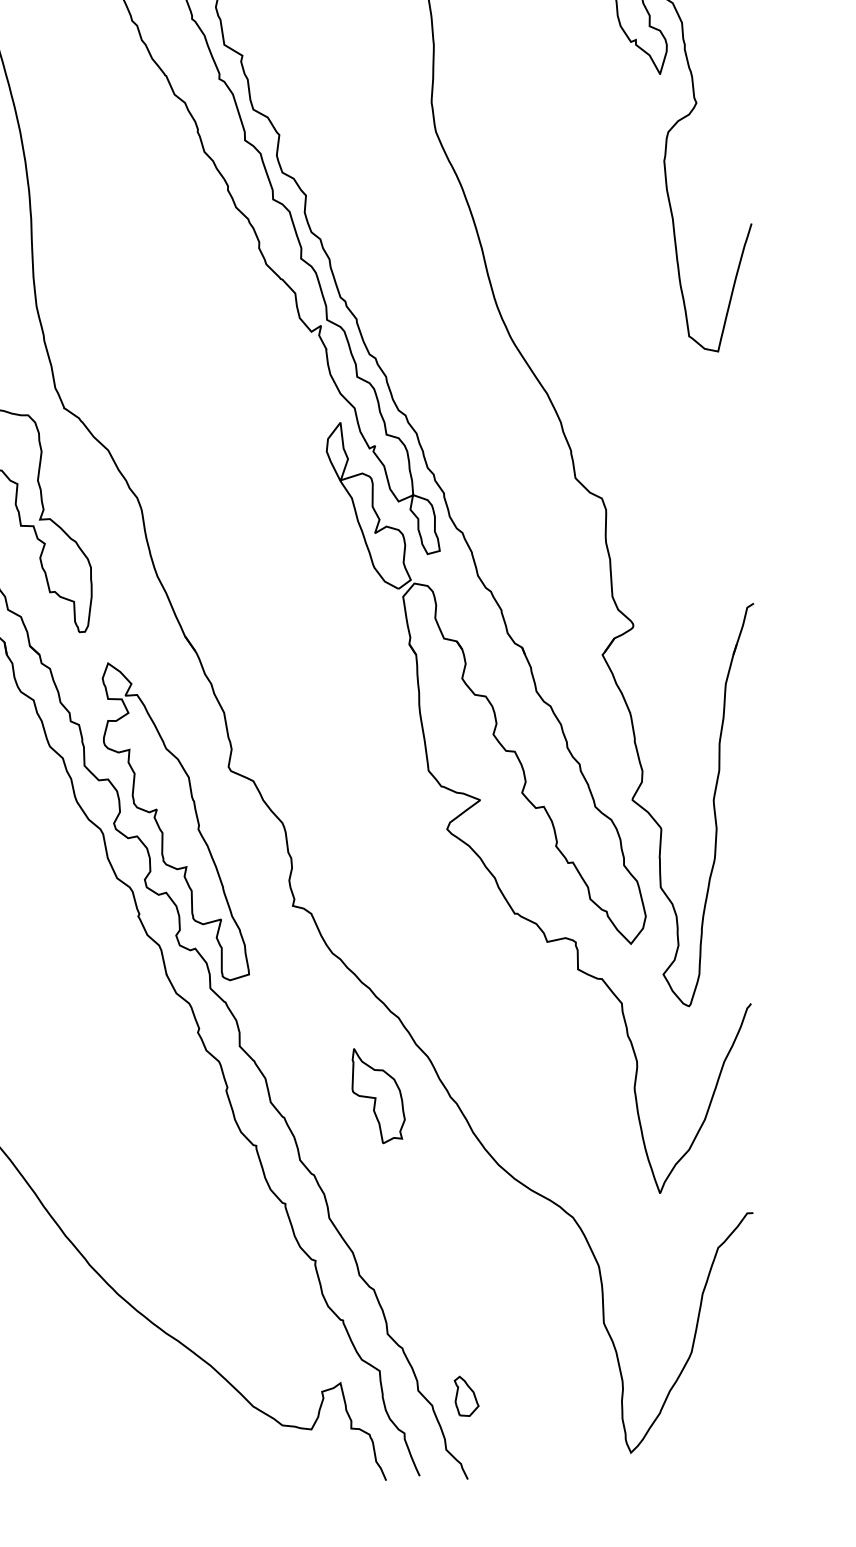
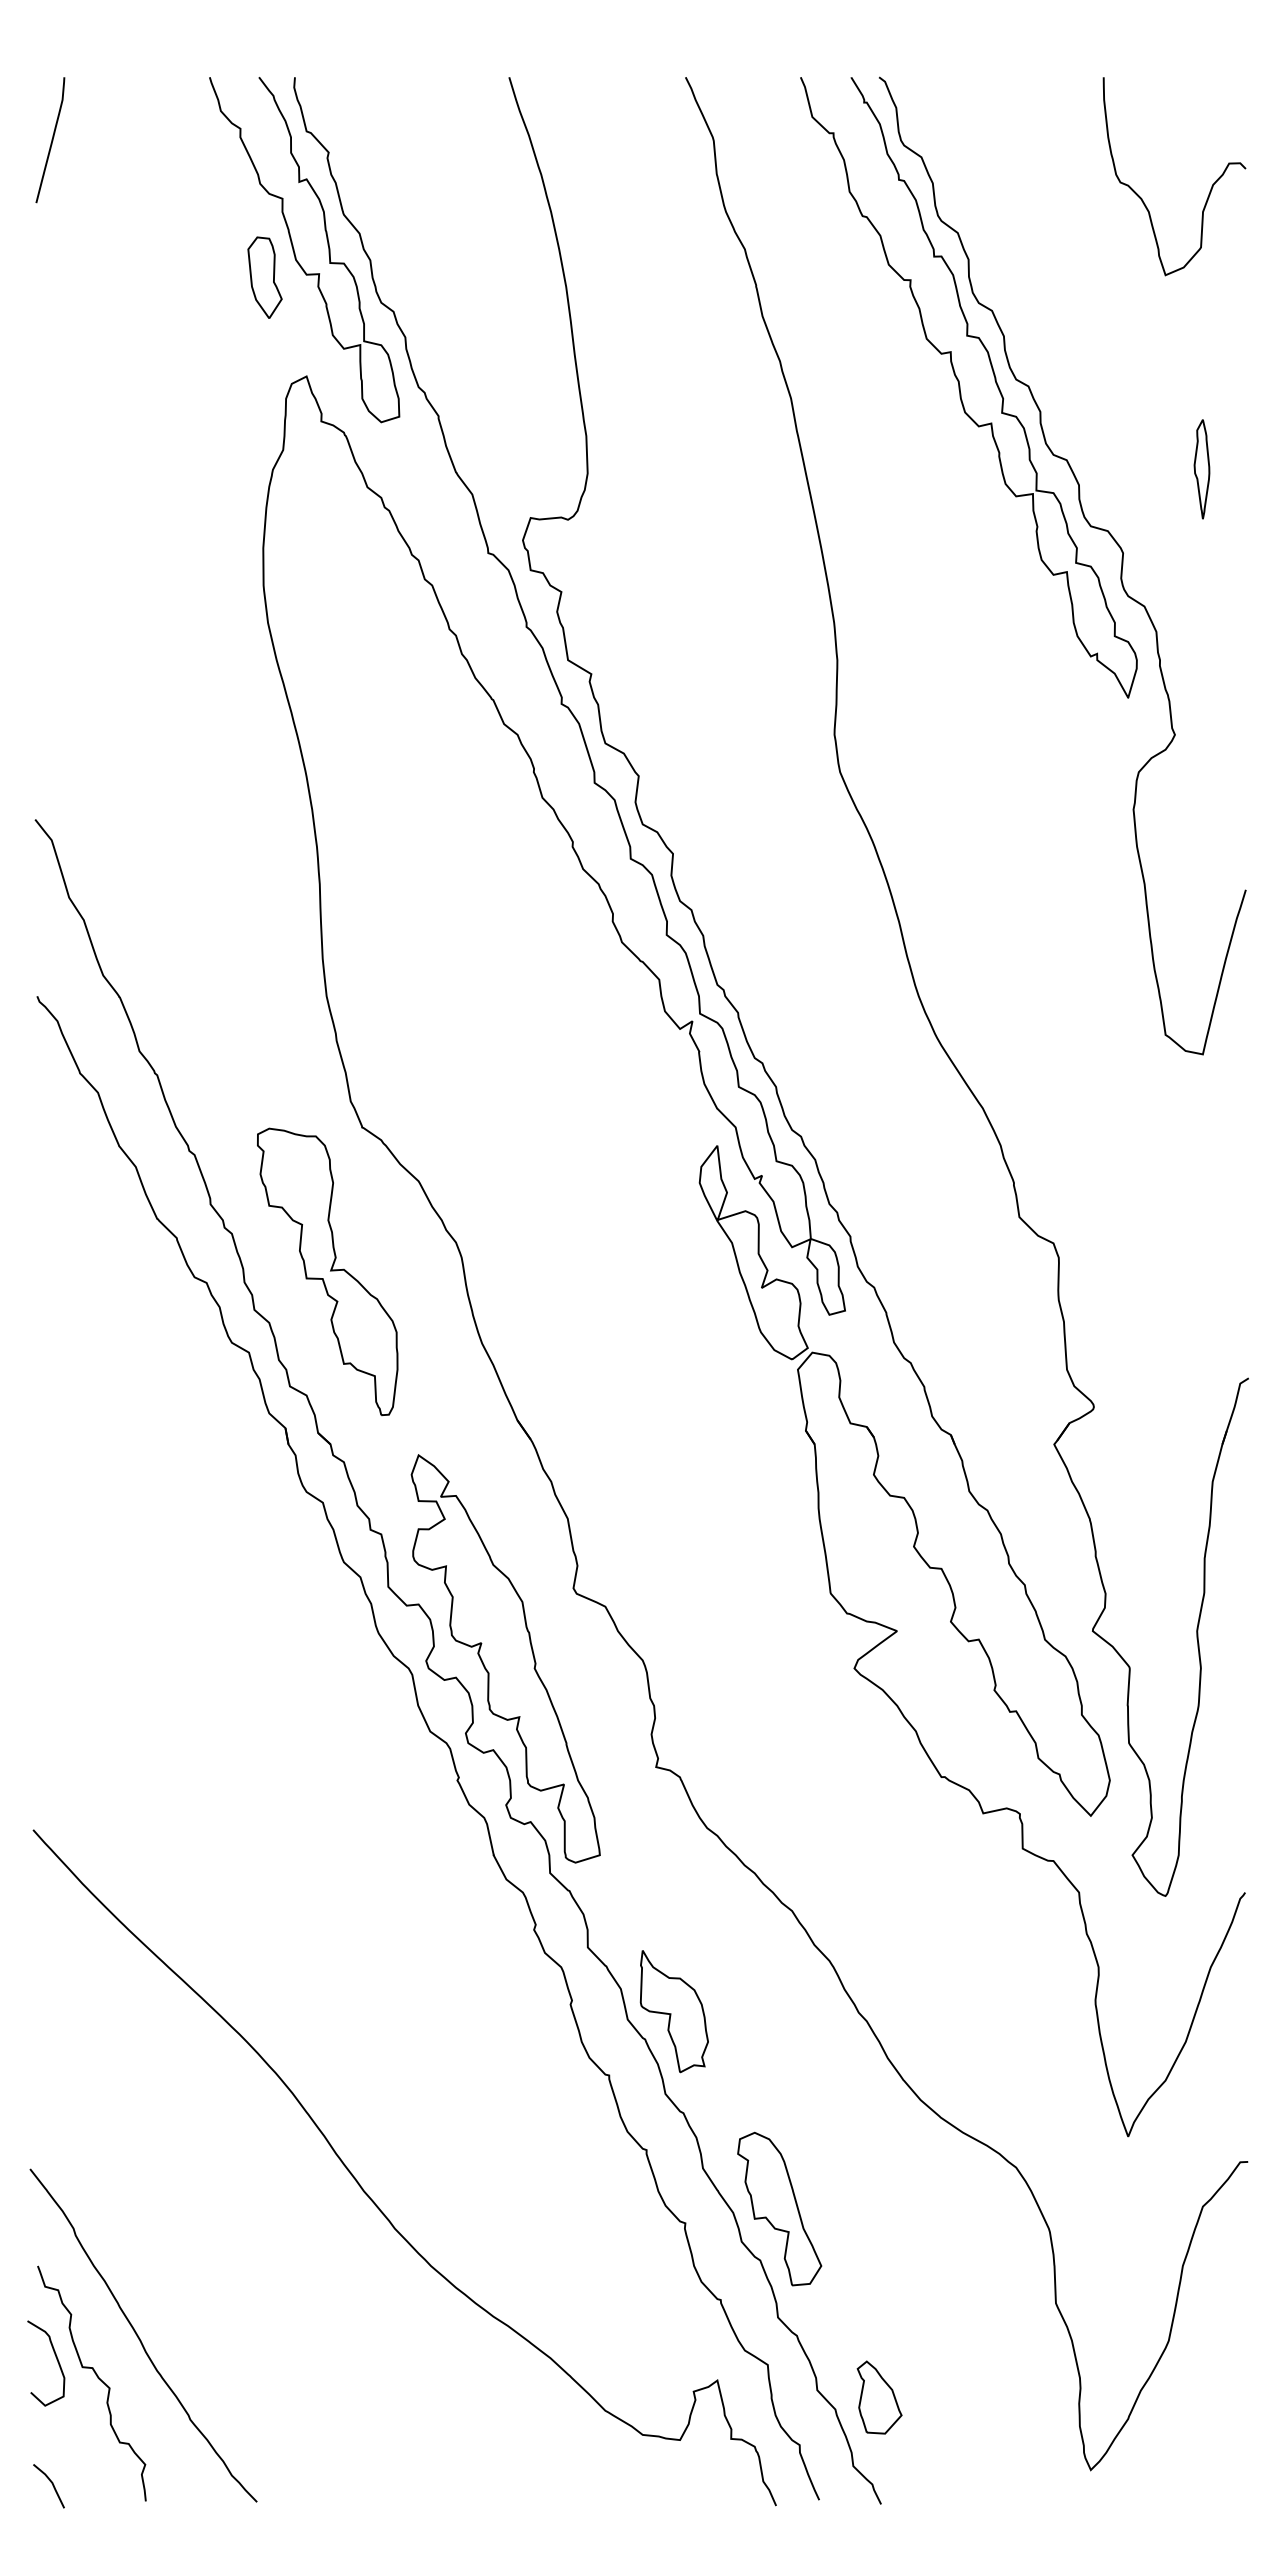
part: (377, 1096) -> (673, 2011), moved
part: (388, 1249) -> (779, 2208), added
part: (466, 1396) -> (879, 2397), size x1.43

